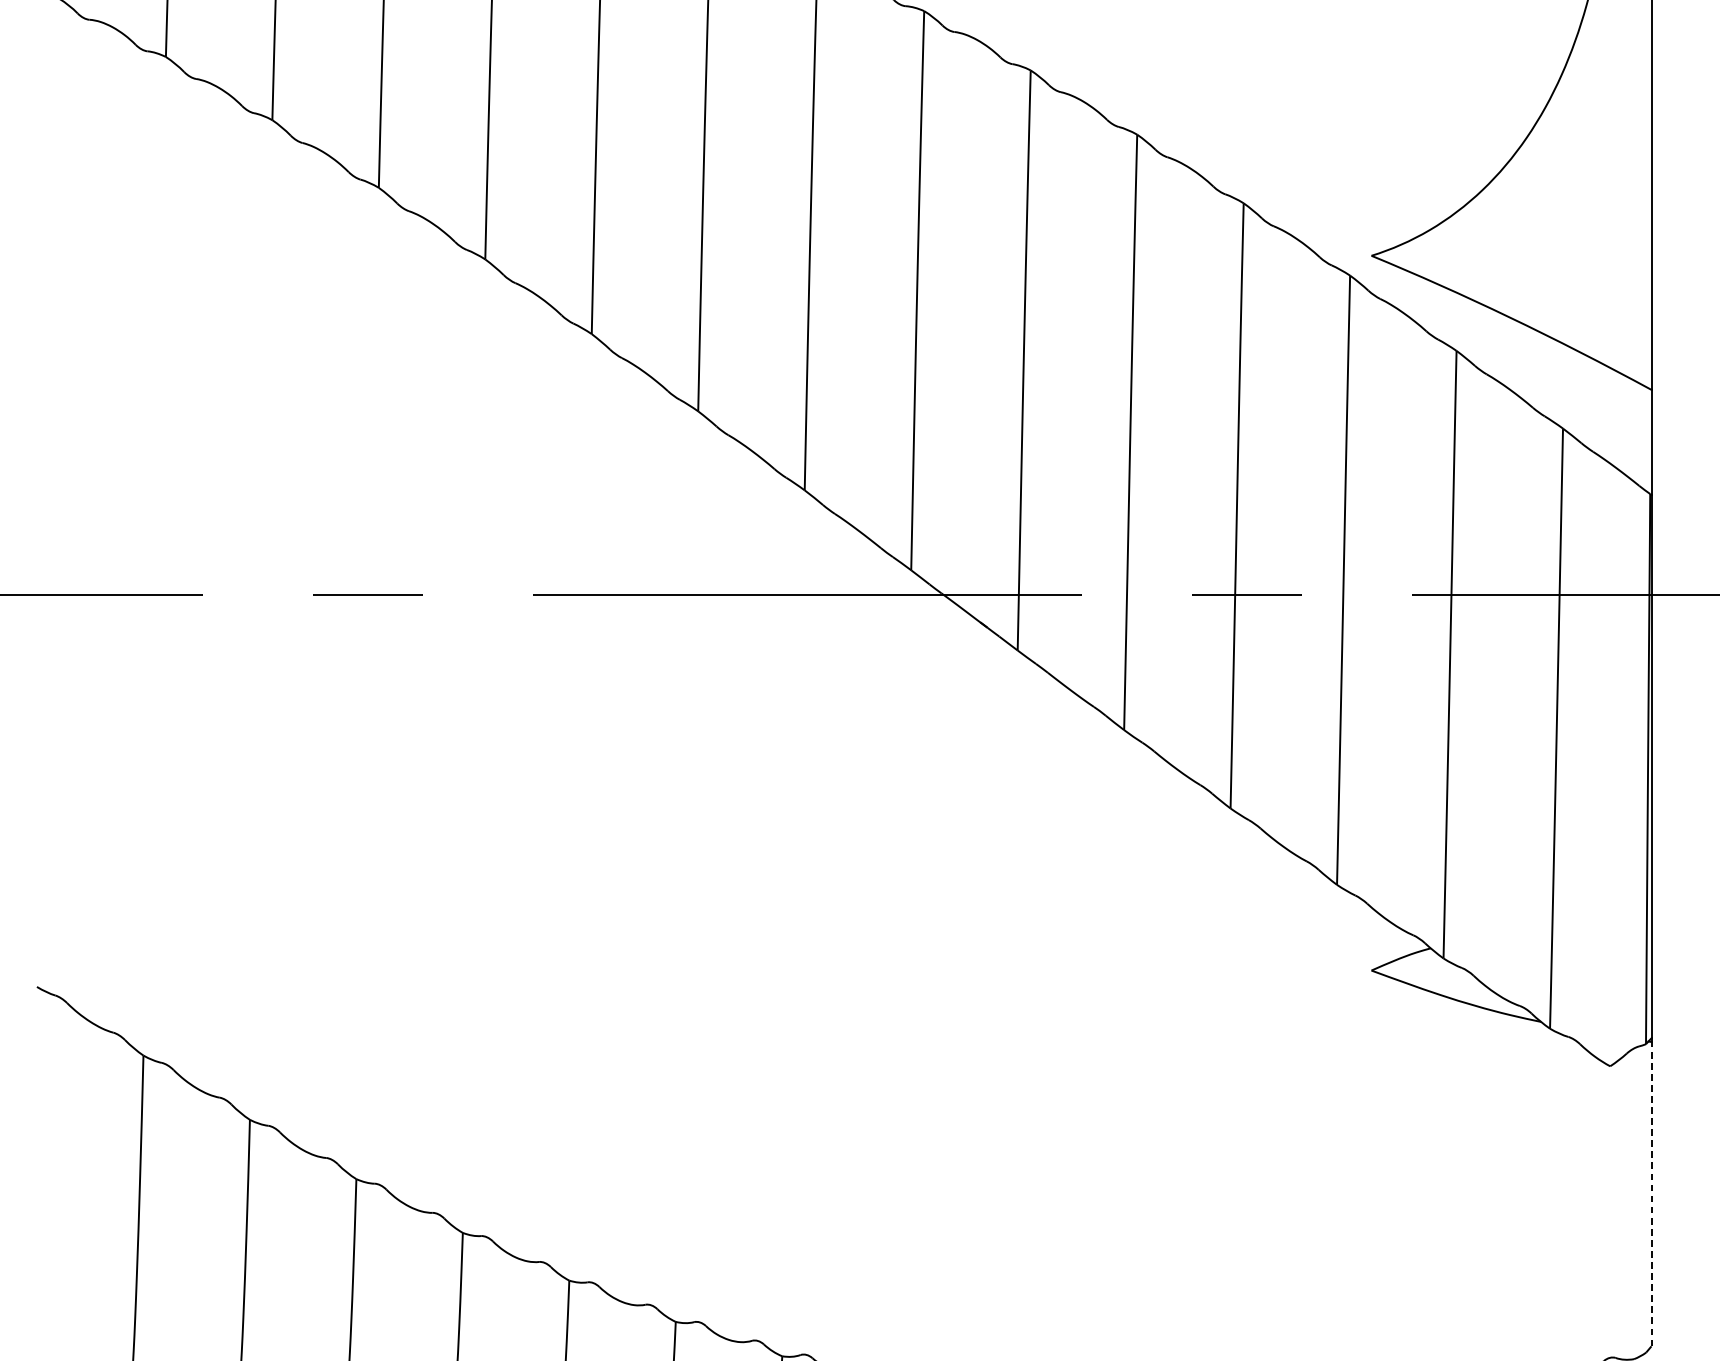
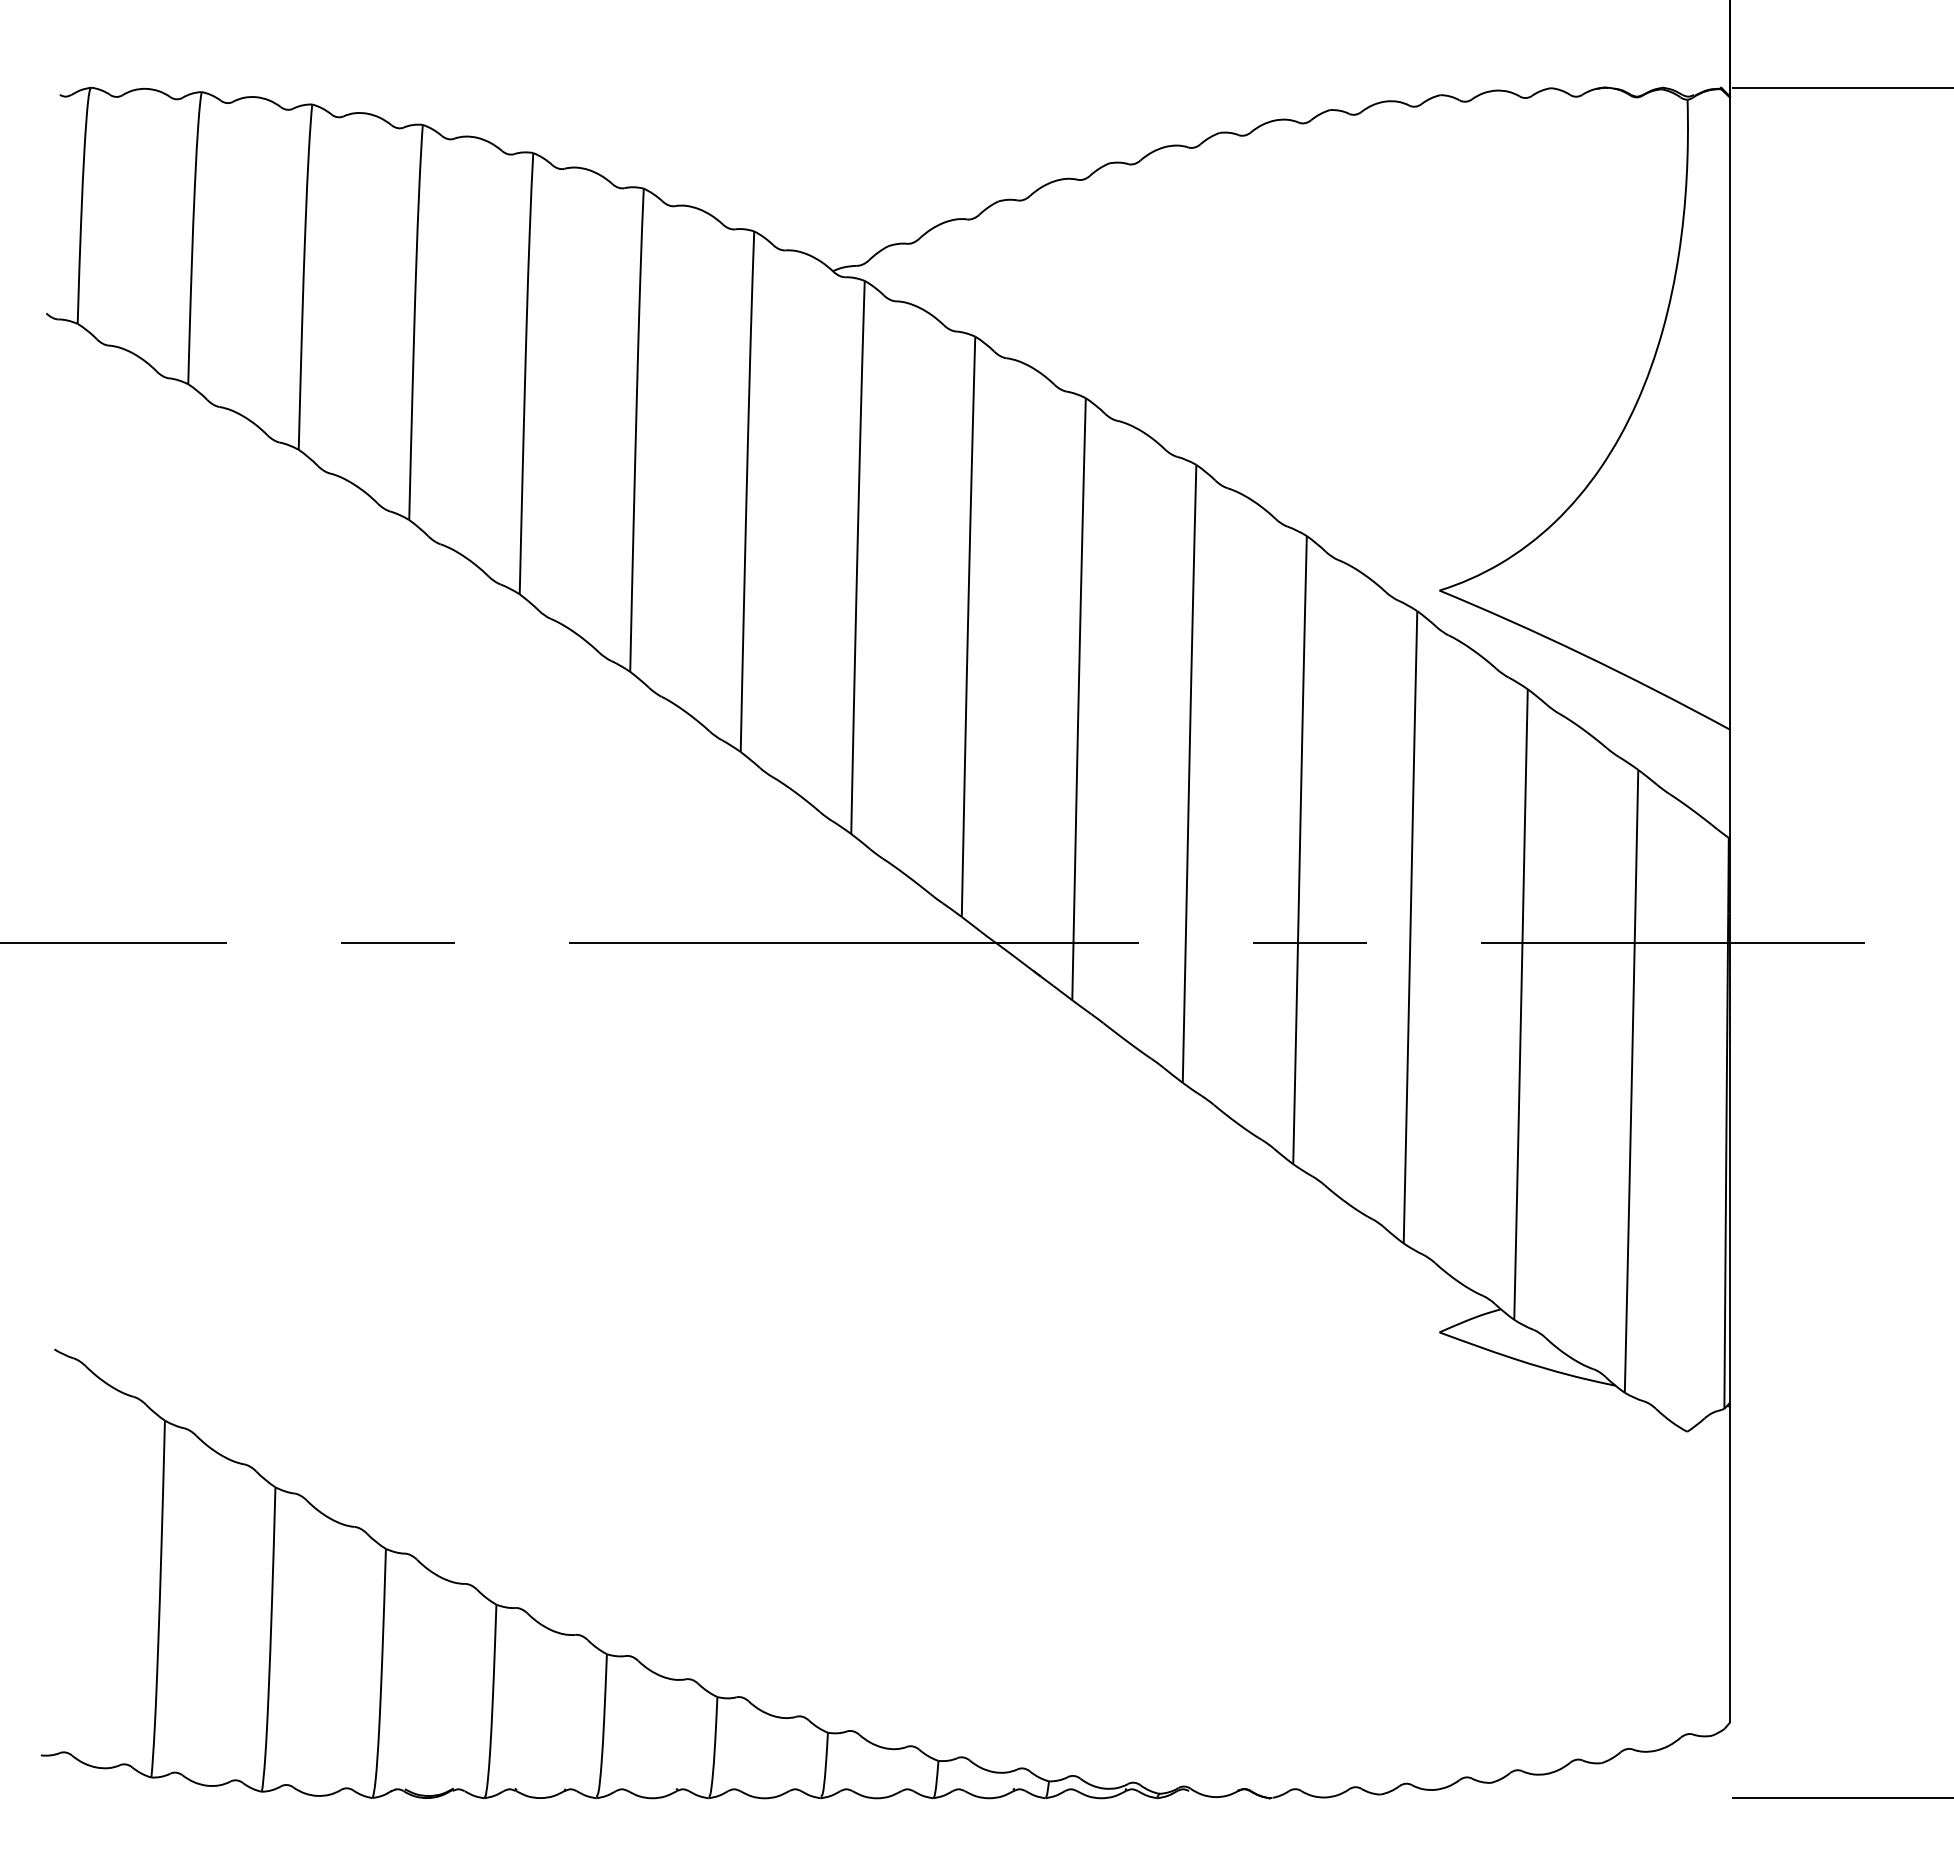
line: (1651, 1194) -> (1730, 1564), dashed -> solid

